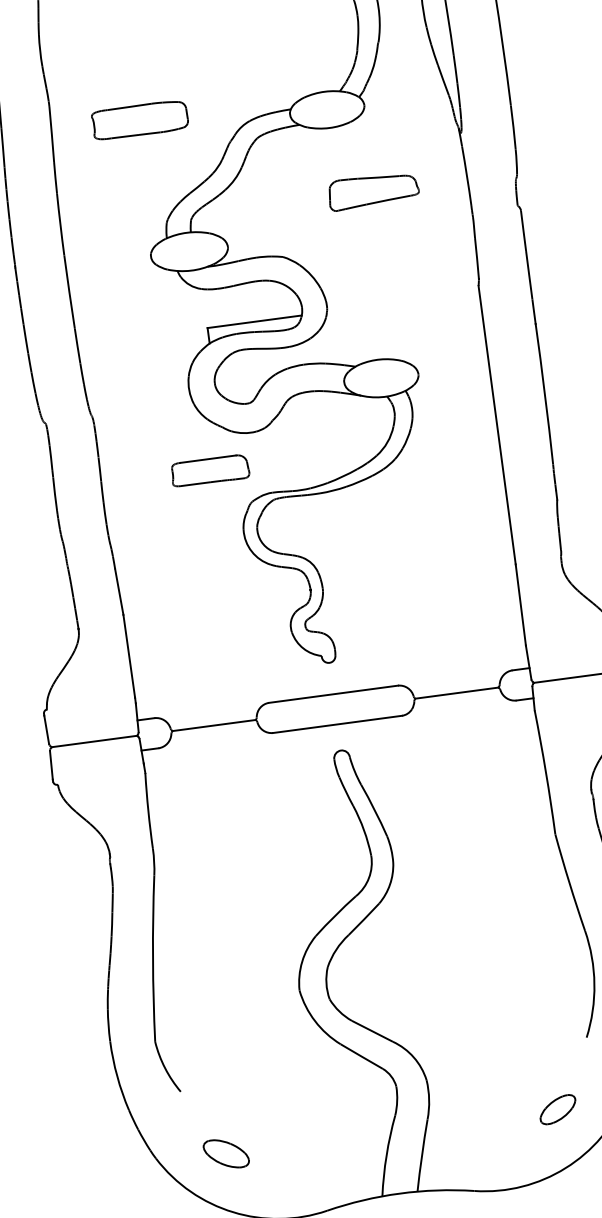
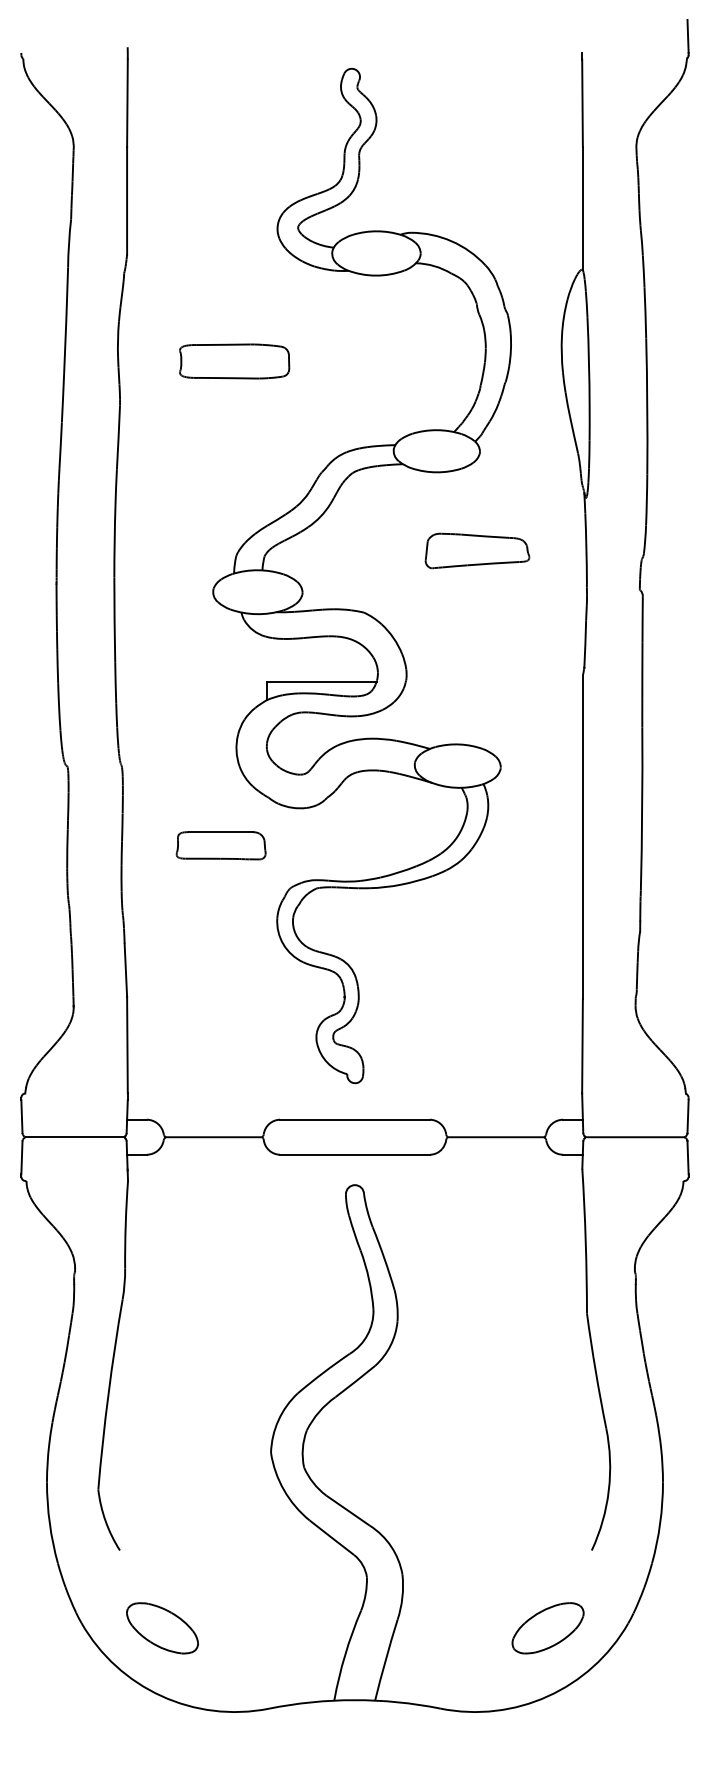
part: (140, 120) -> (234, 361), moved
part: (209, 470) -> (220, 845), moved
part: (557, 1109) -> (547, 1628), size x1.67
part: (226, 1153) -> (162, 1628), size x1.43

